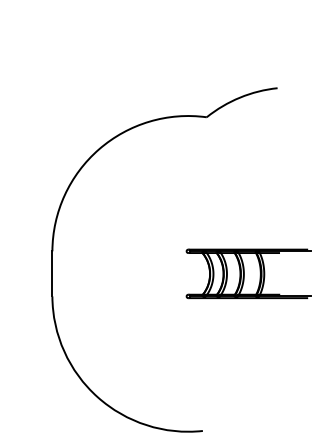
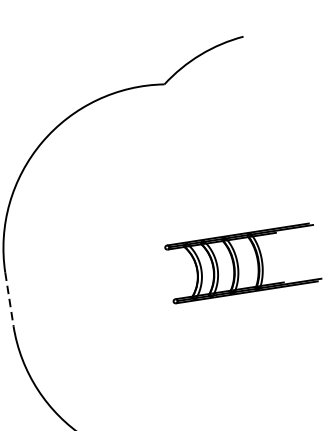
line: (52, 273) -> (9, 299), solid -> dashed

